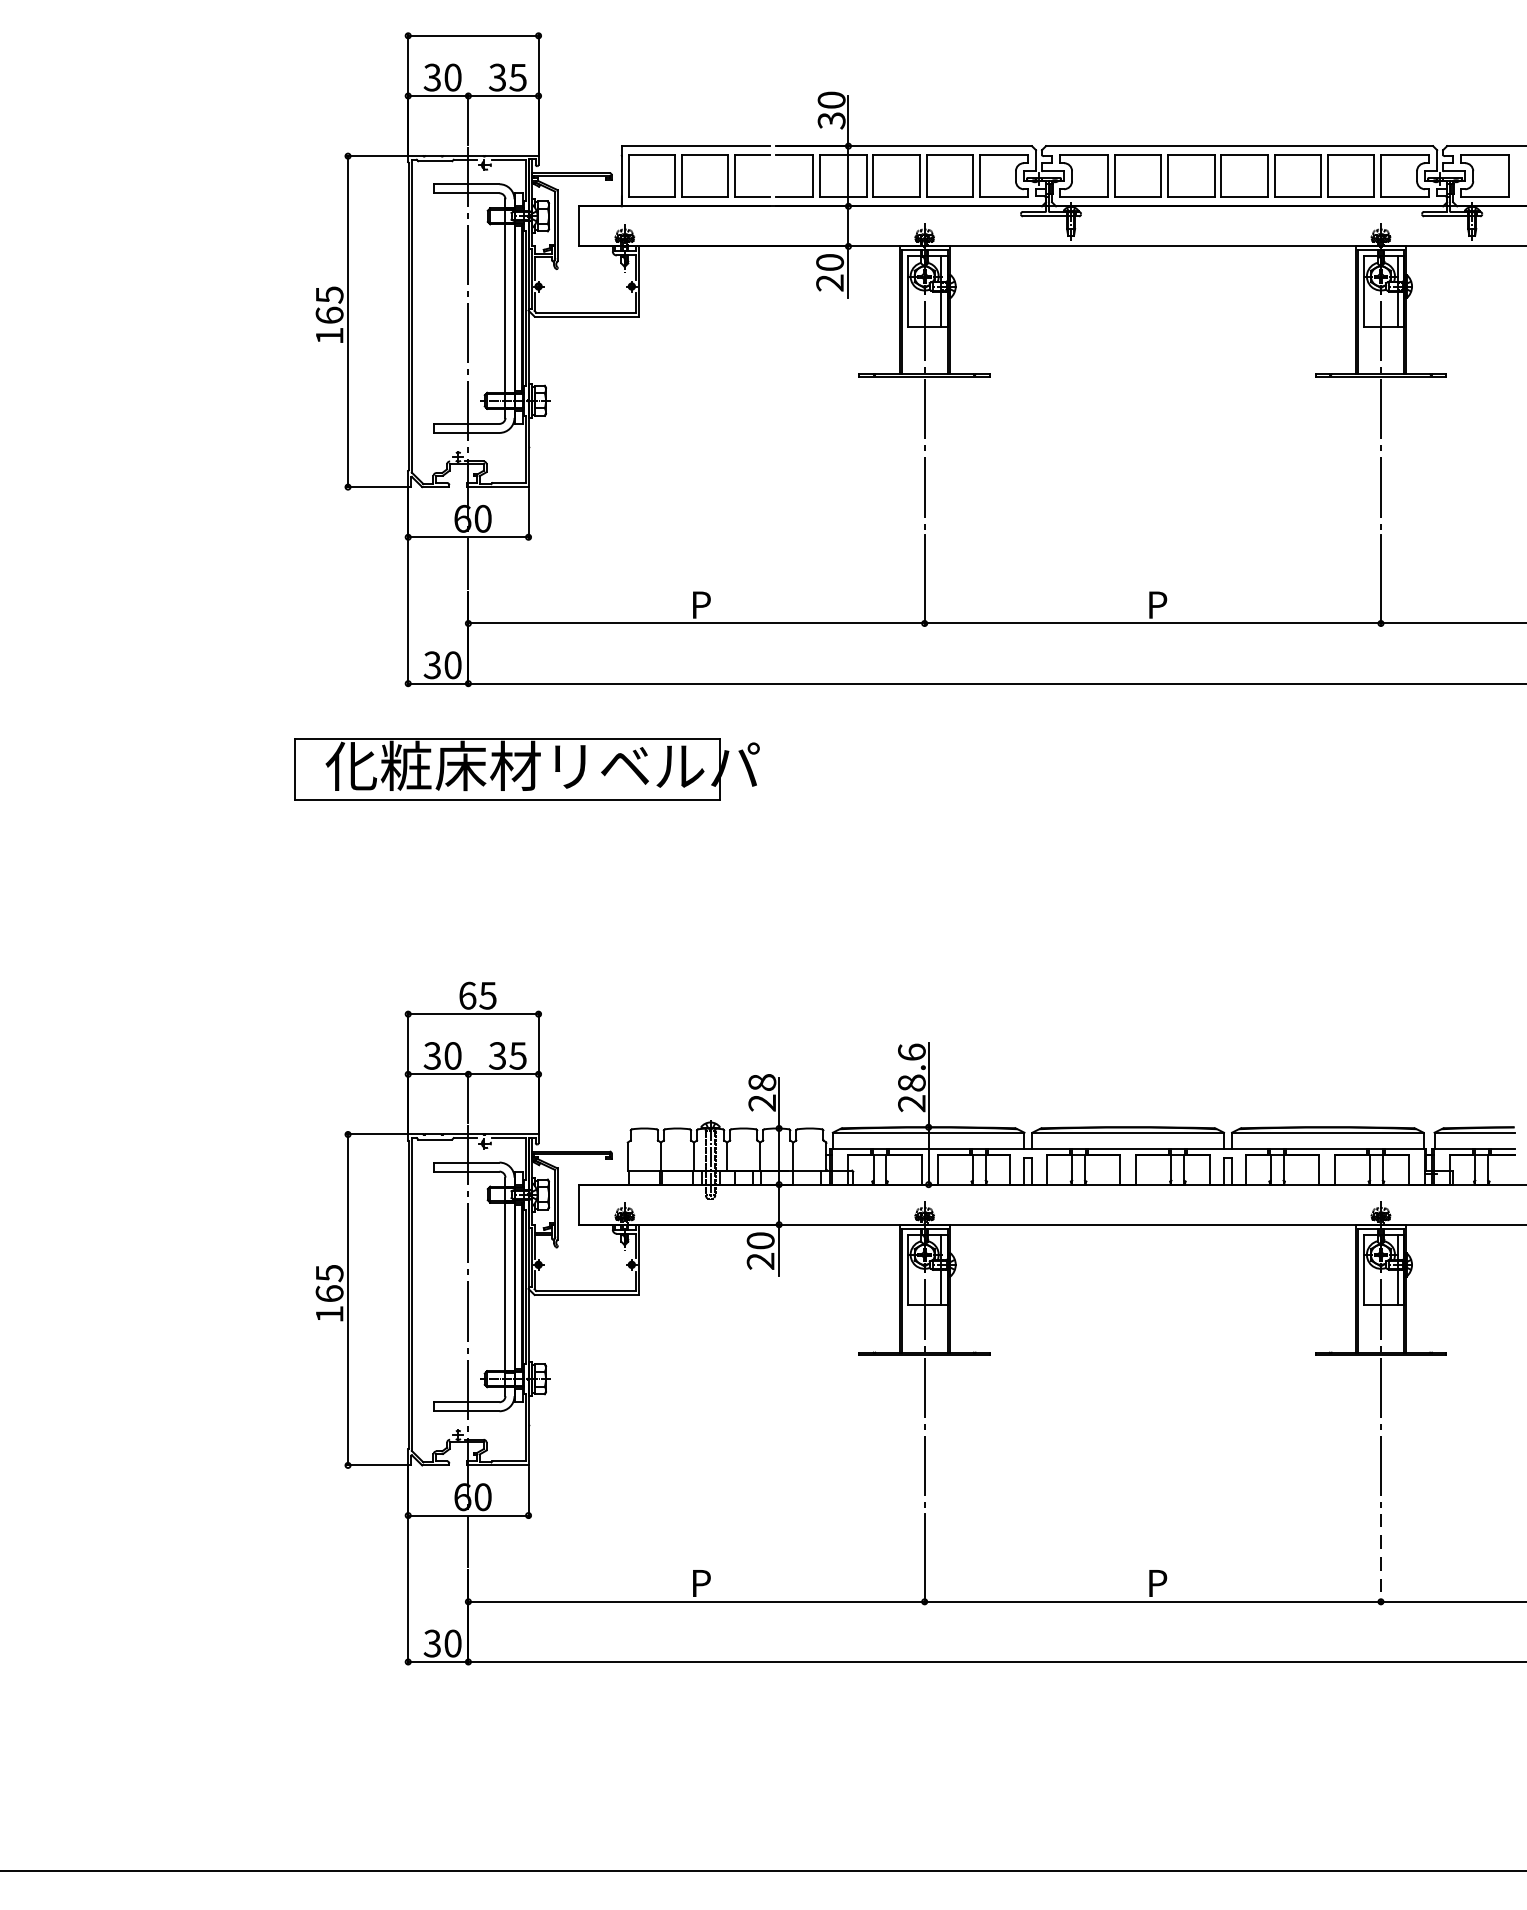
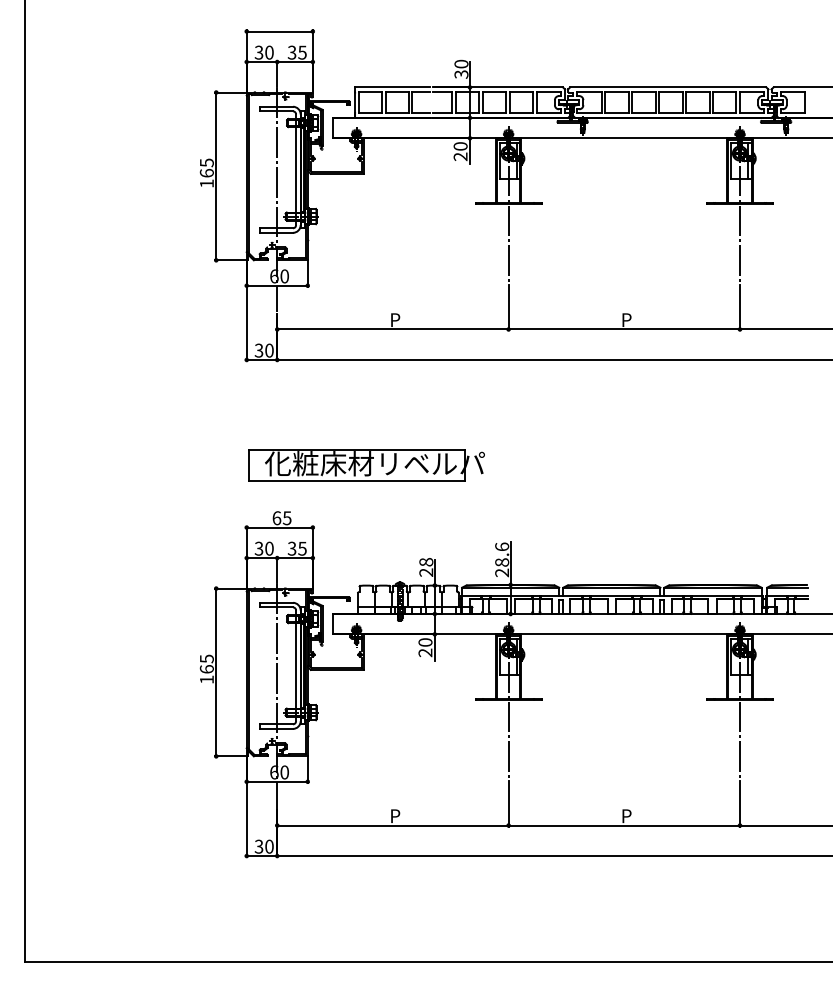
part: (526, 769) -> (366, 465), moved
line: (1380, 1558) -> (739, 803), dashed -> solid

